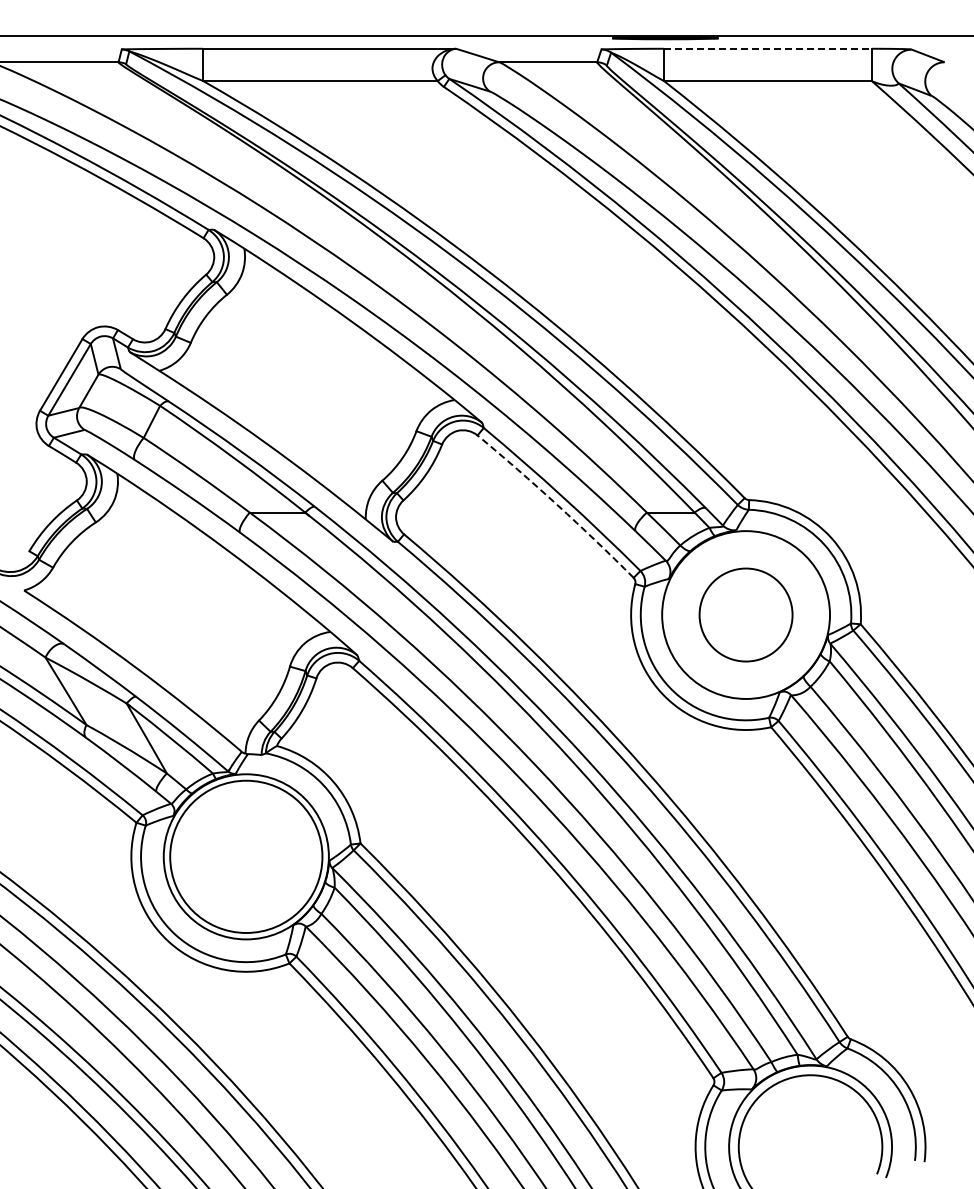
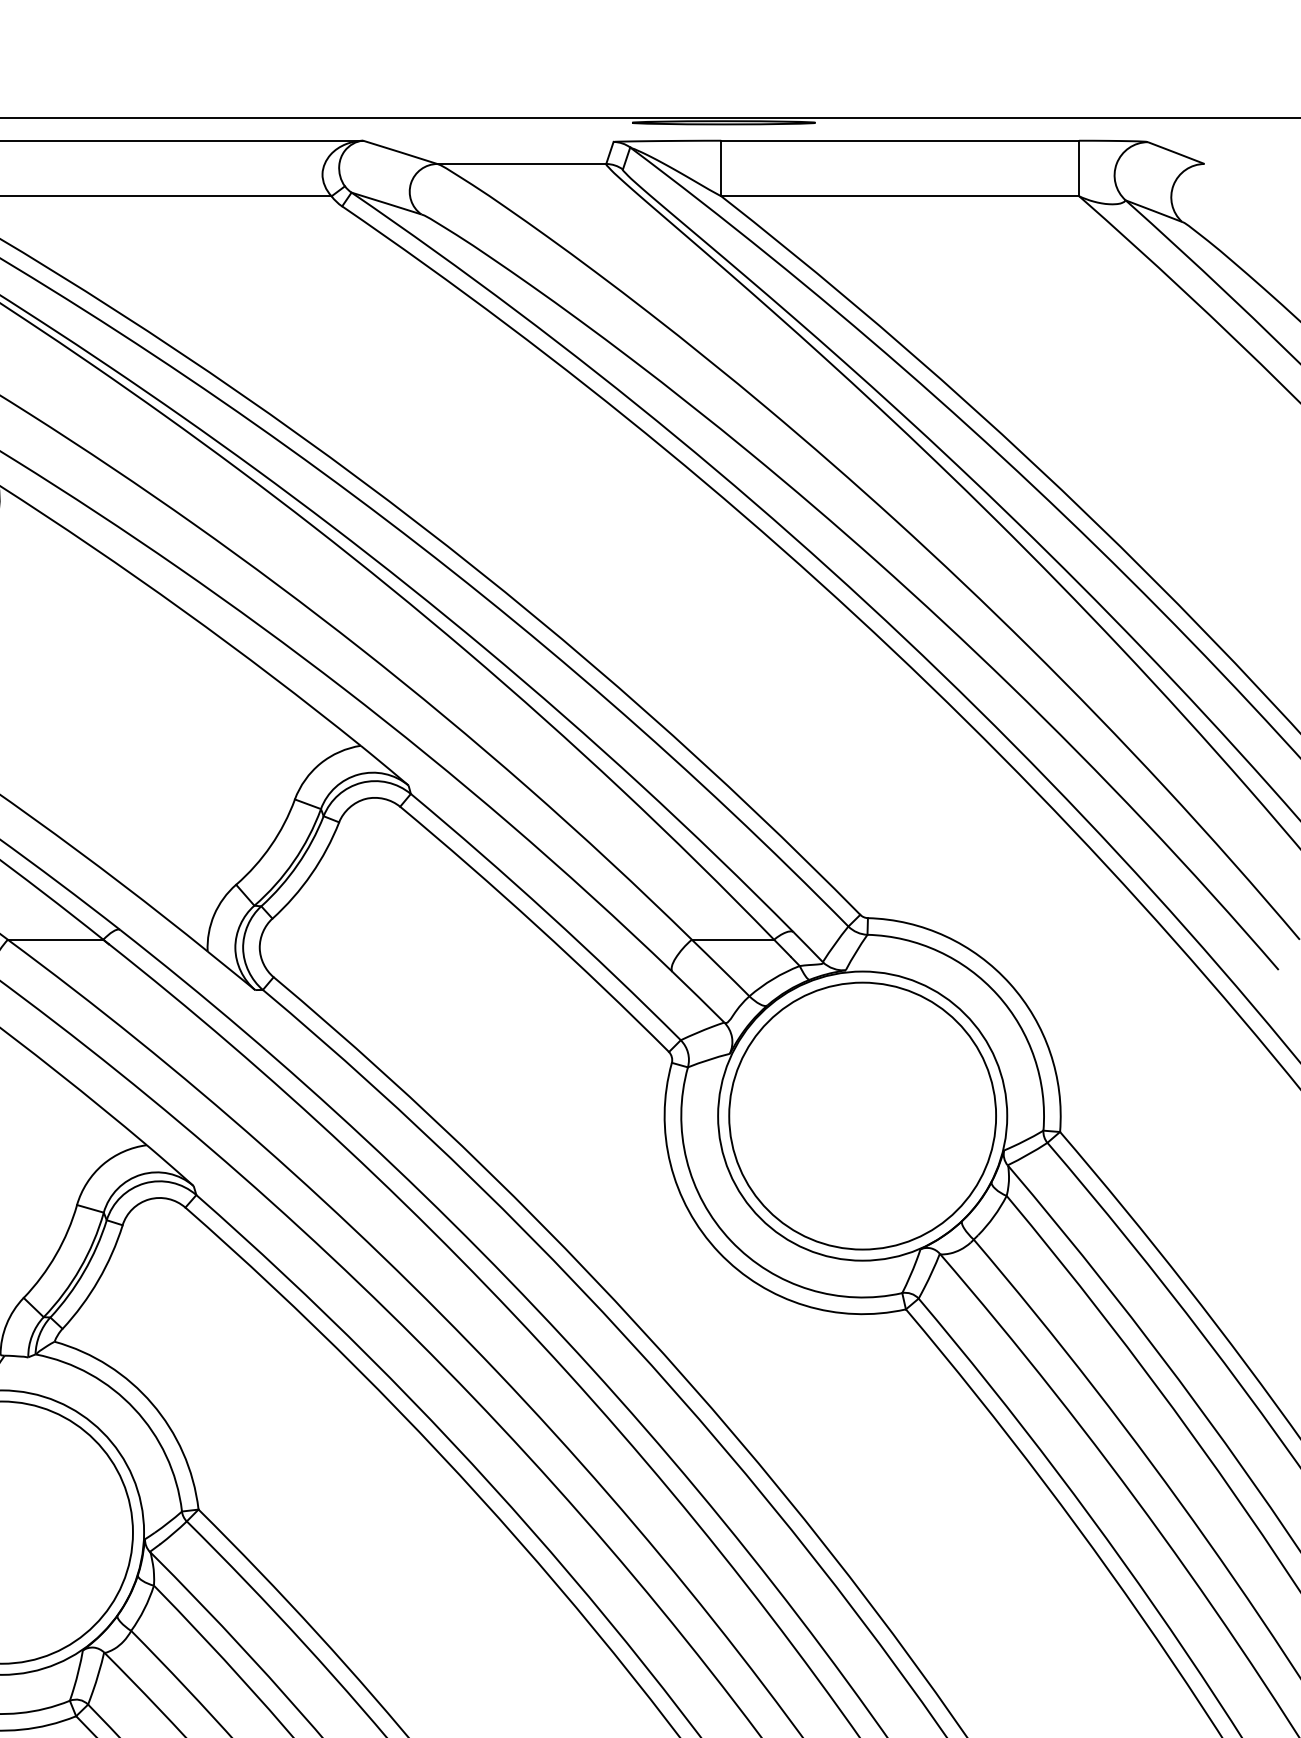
line: (767, 48) -> (899, 140), dashed -> solid
arc: (557, 504) -> (537, 925), dashed -> solid
circle: (745, 614) -> (861, 1115), size x1.67

